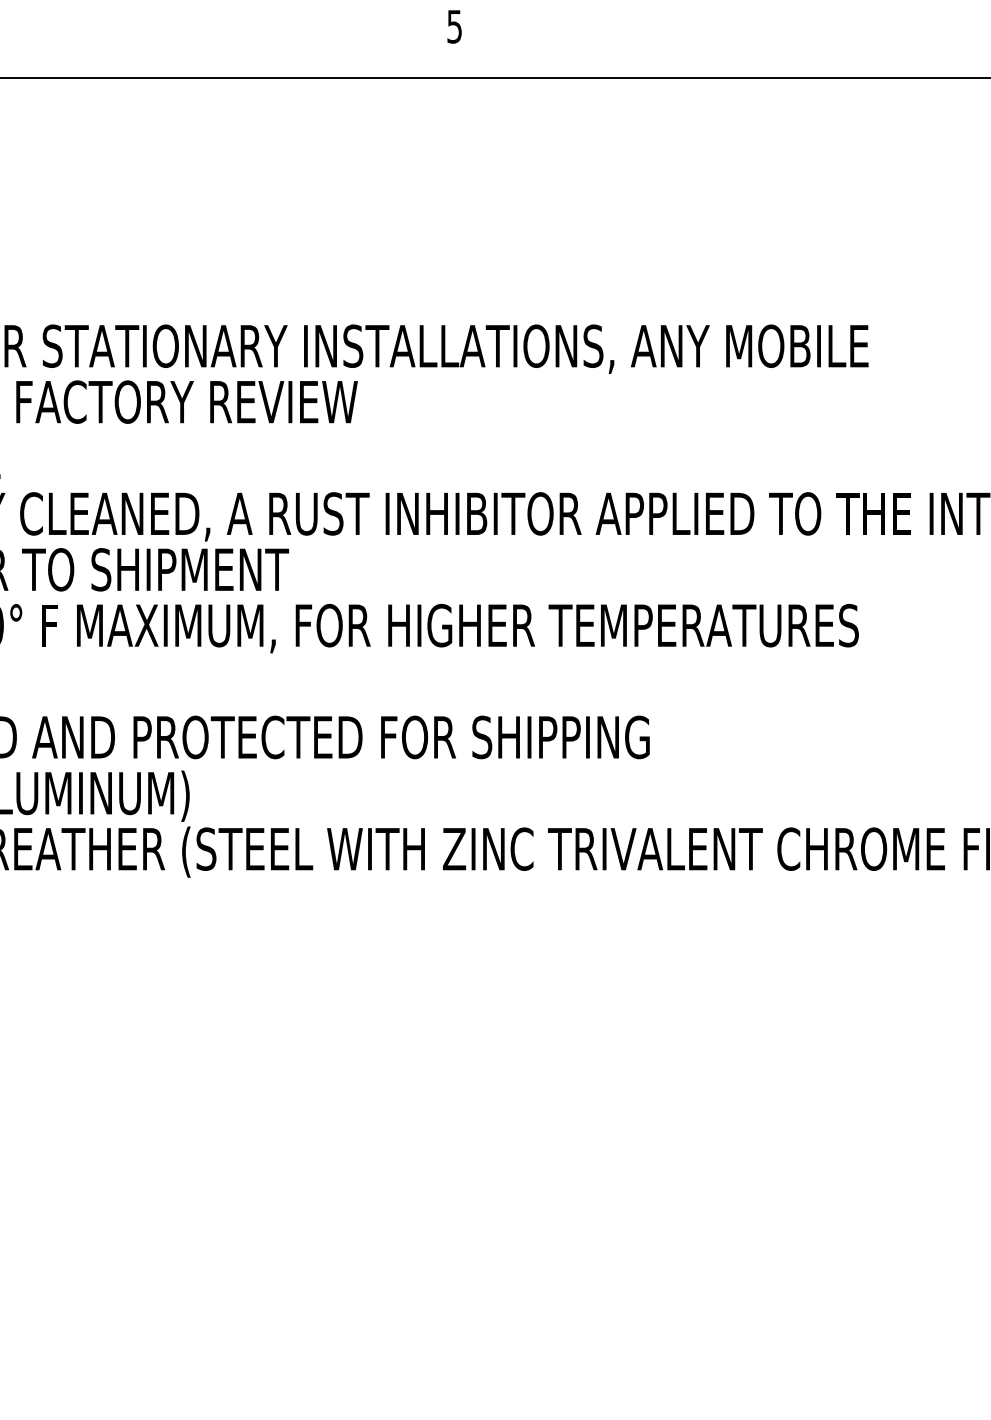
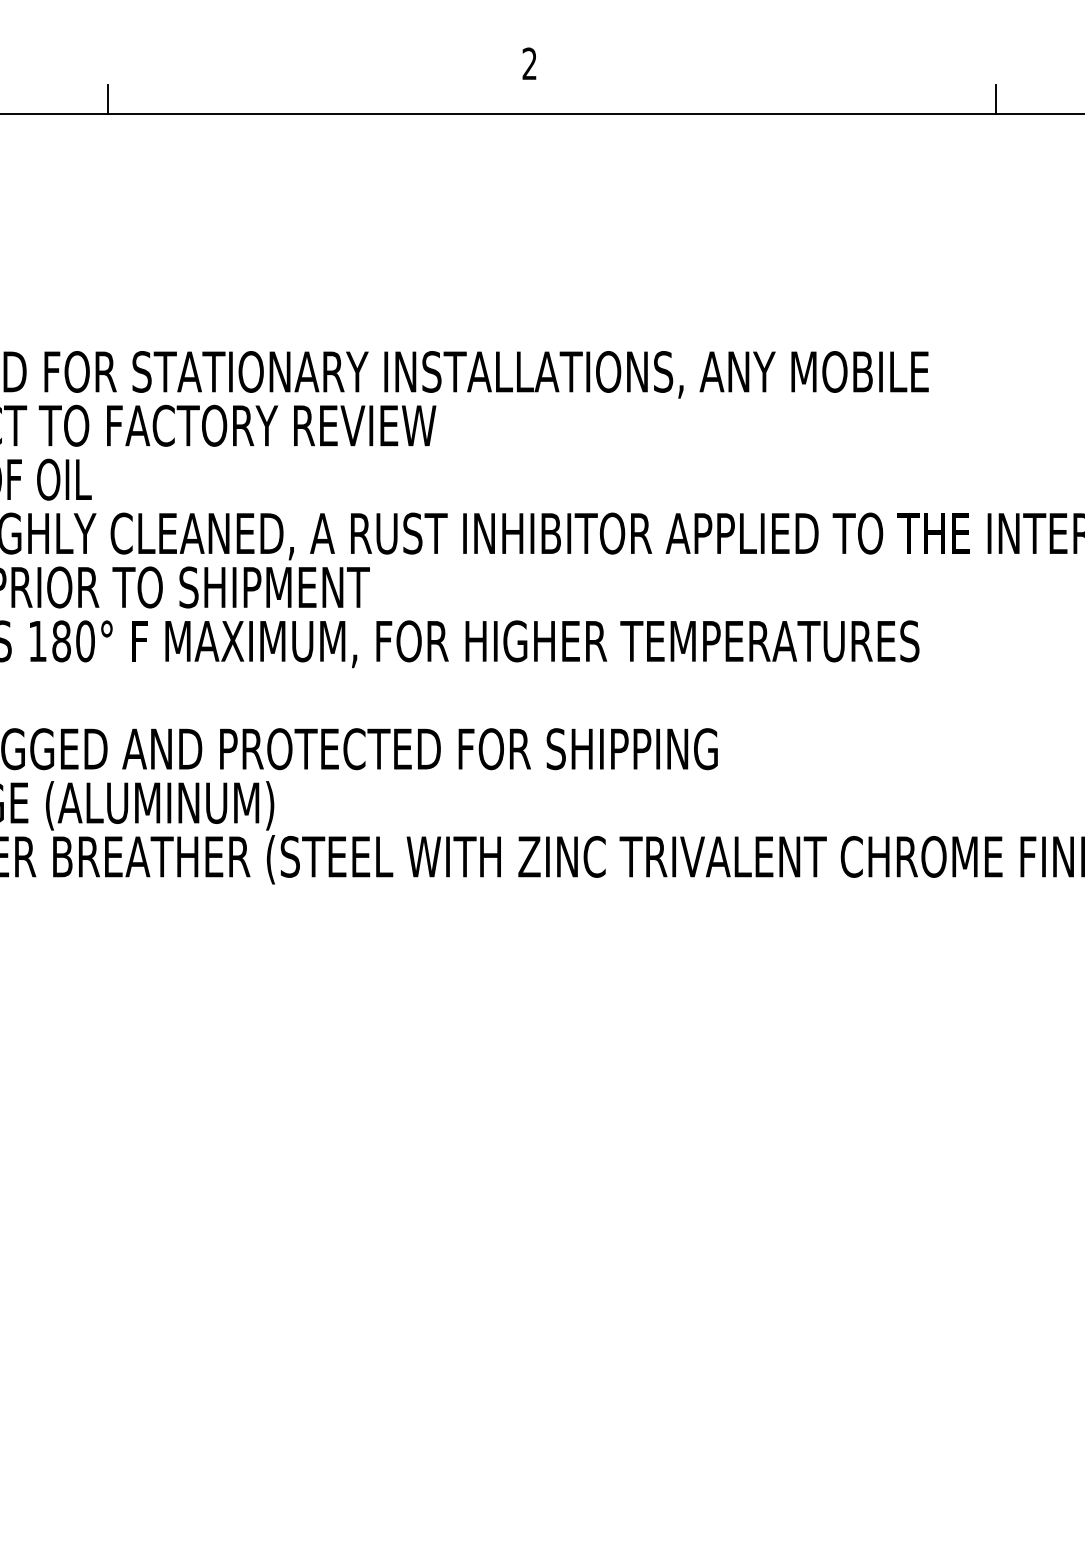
text: (454, 26) -> (529, 63), 5 -> 2
line: (16, 62) -> (107, 98), added
line: (937, 62) -> (995, 98), added

